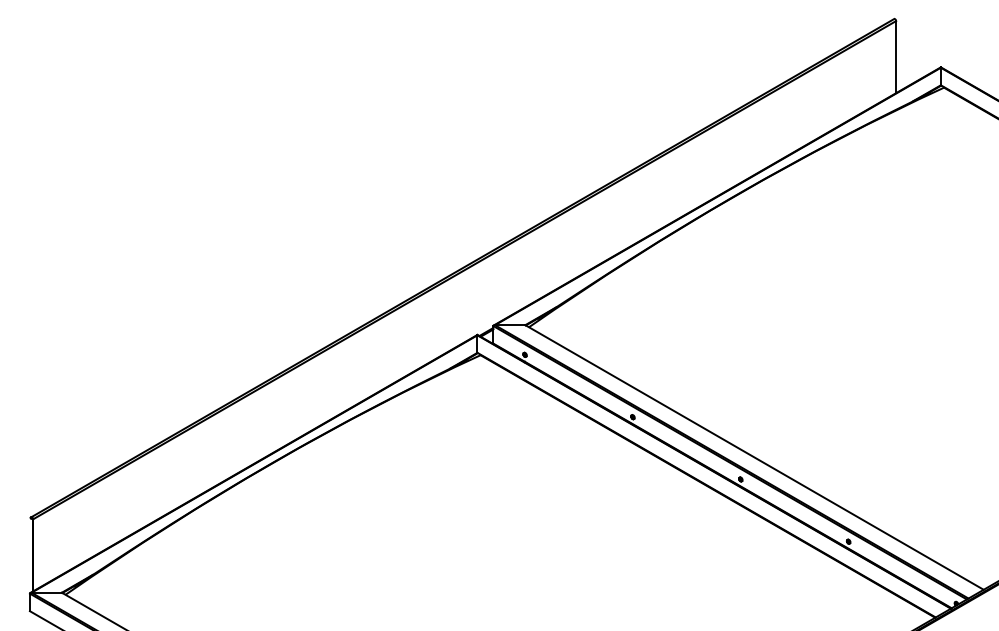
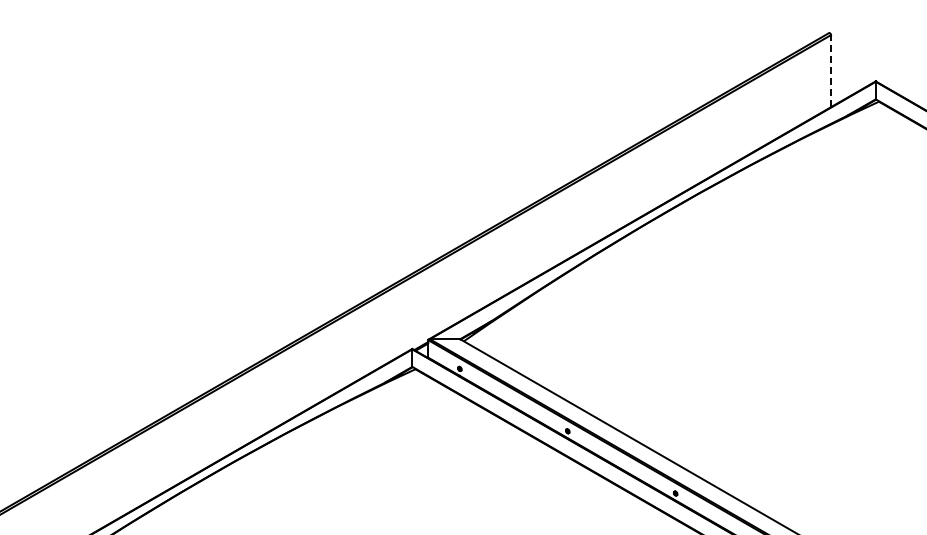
line: (896, 56) -> (831, 70), solid -> dashed

